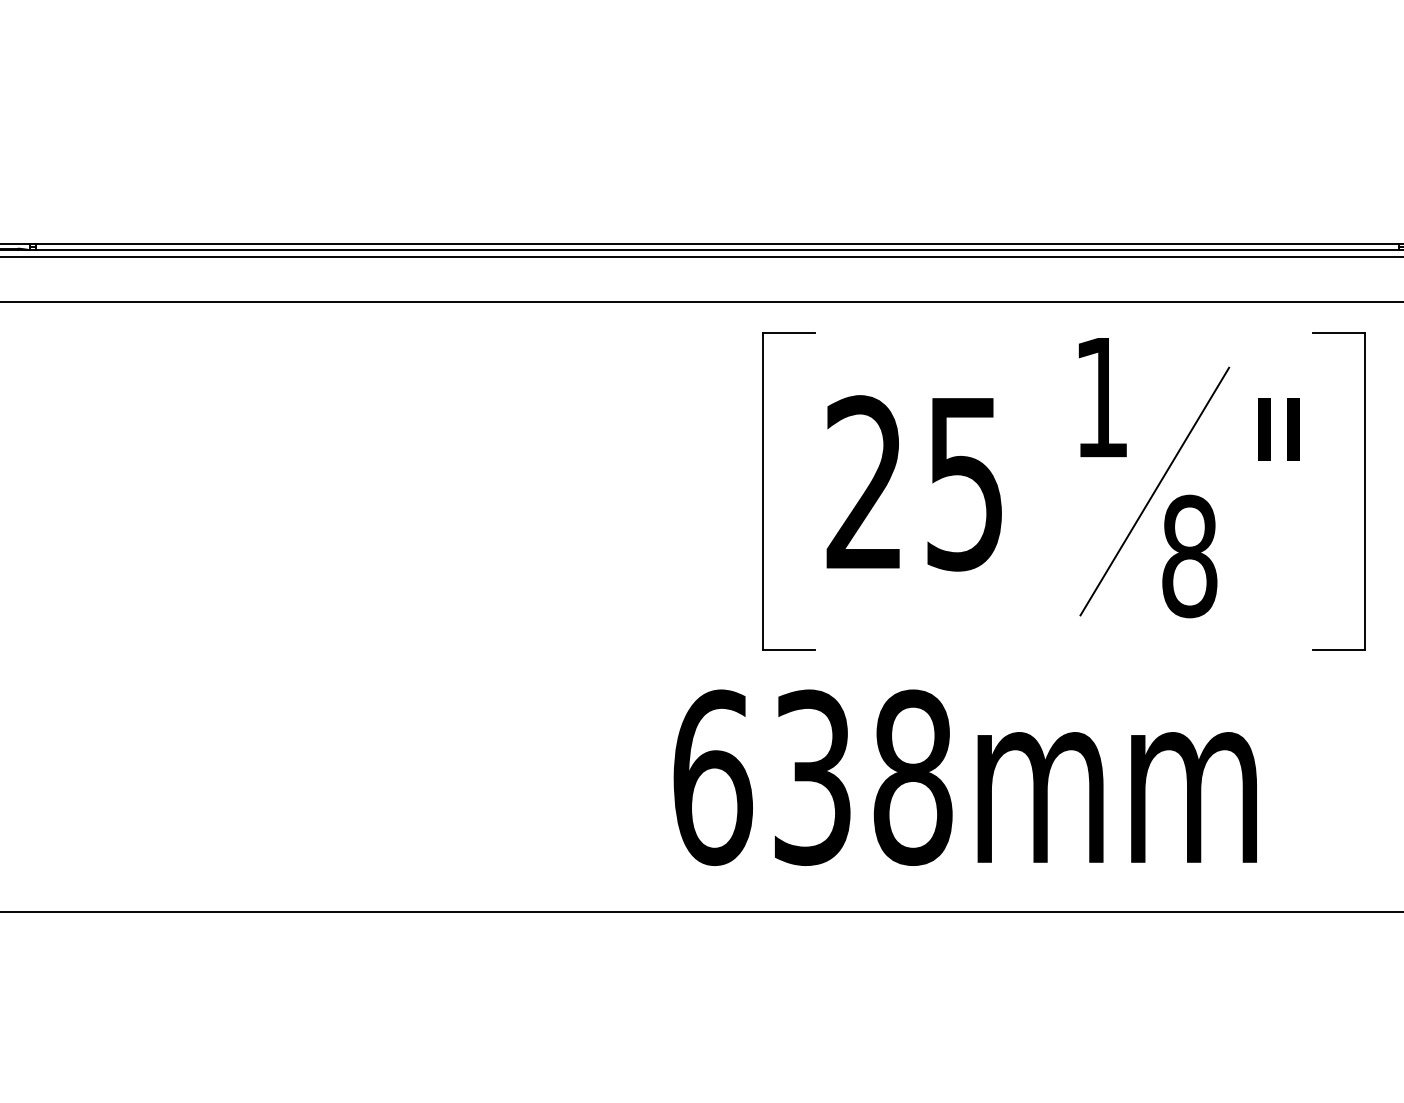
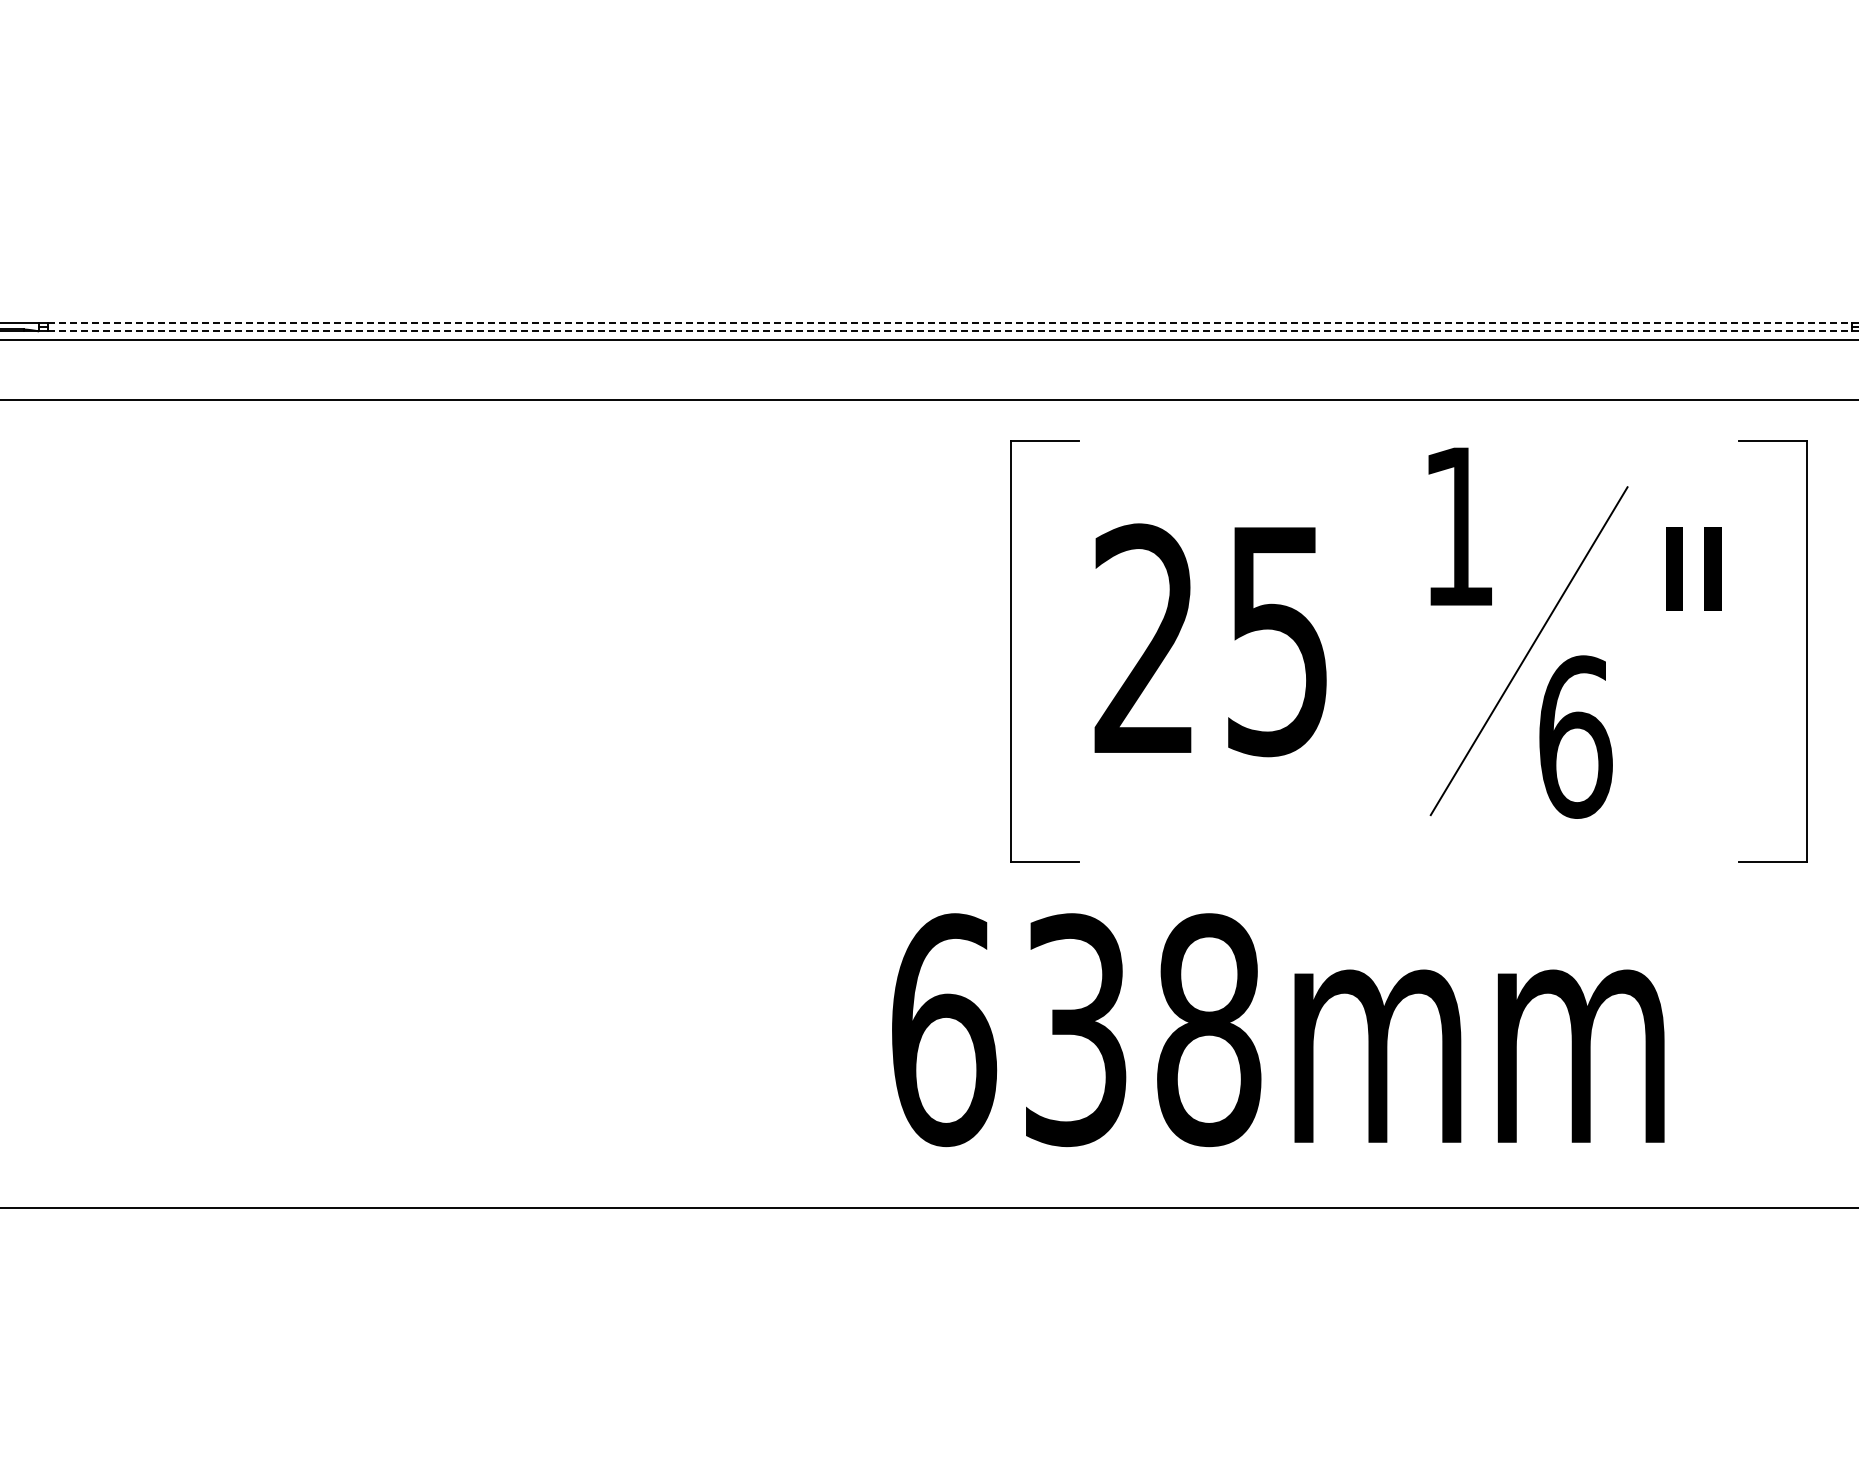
line: (717, 243) -> (950, 322), solid -> dashed
line: (717, 250) -> (950, 331), solid -> dashed
text: (1189, 556) -> (1575, 736), 8 -> 6

